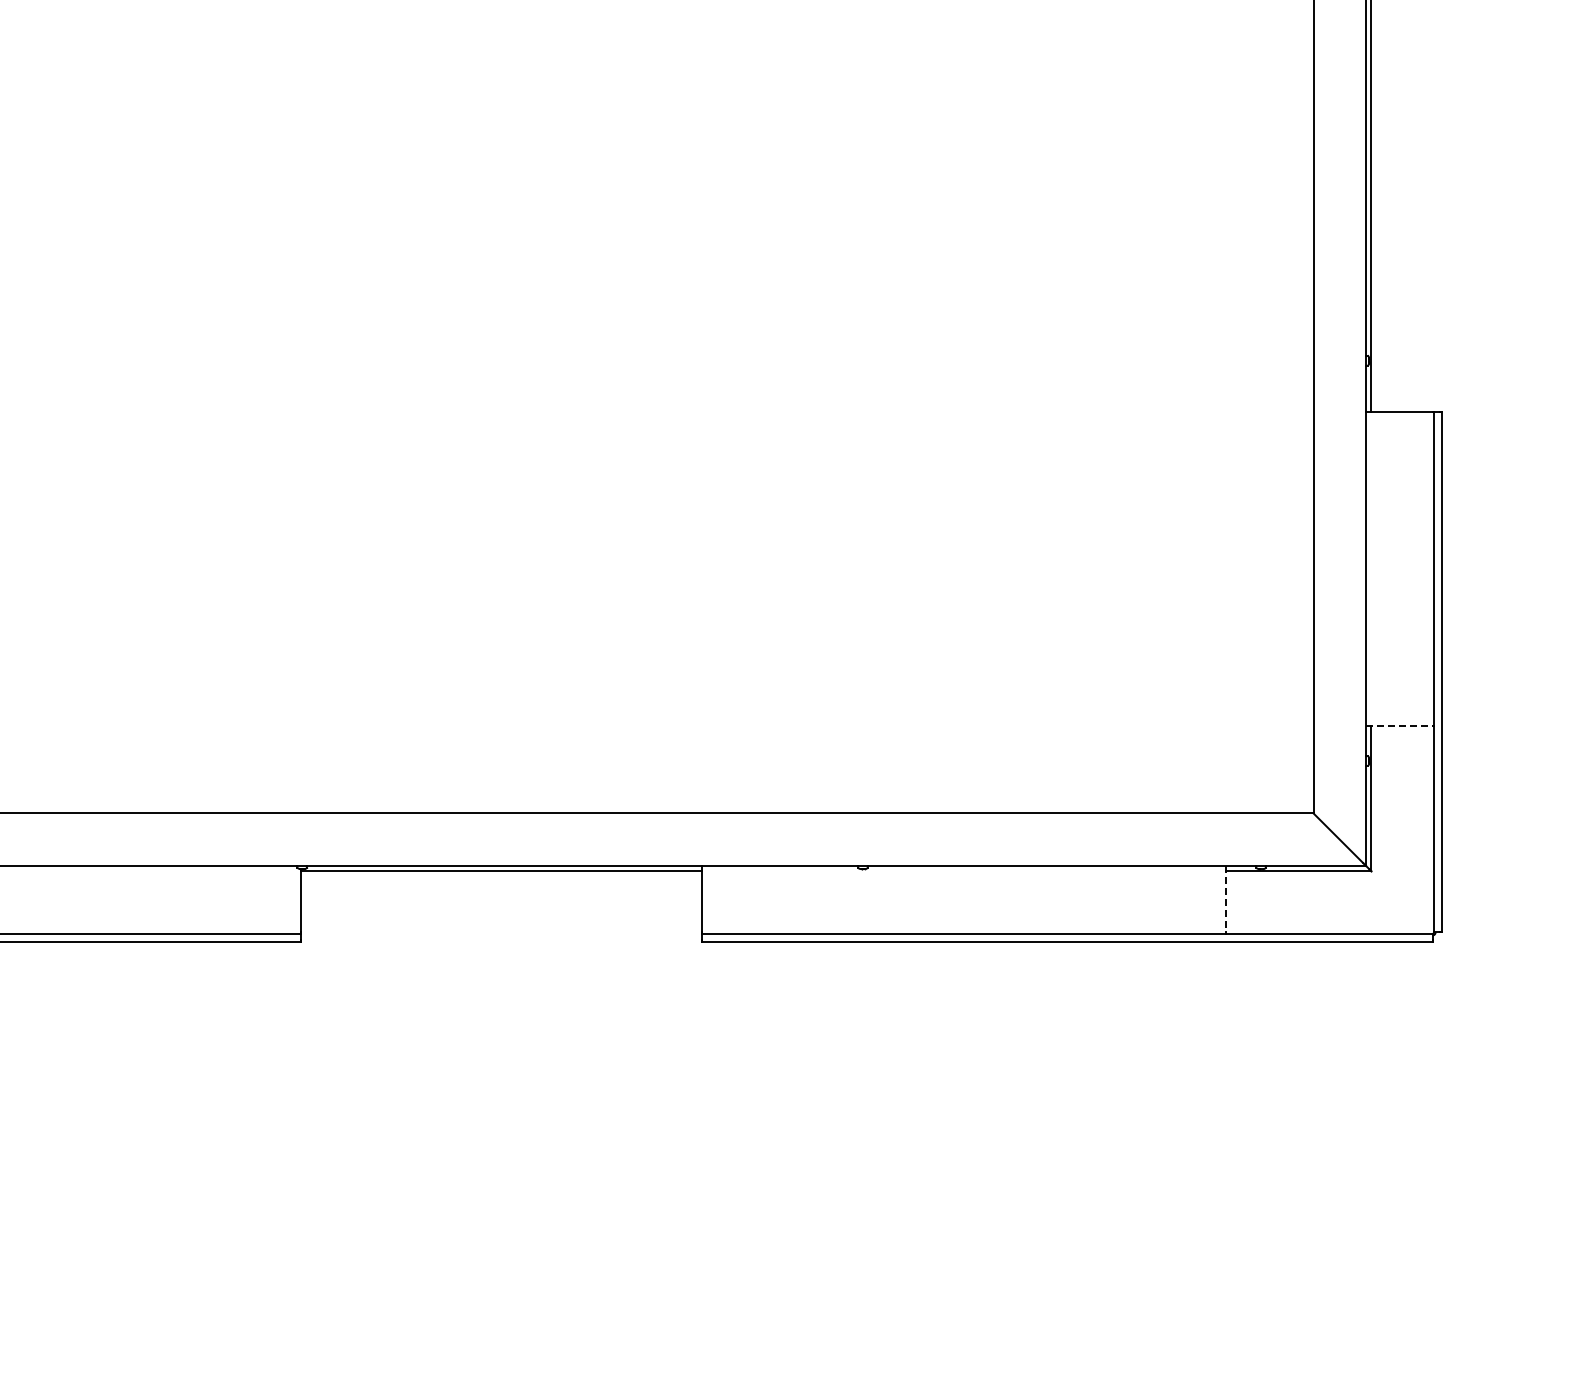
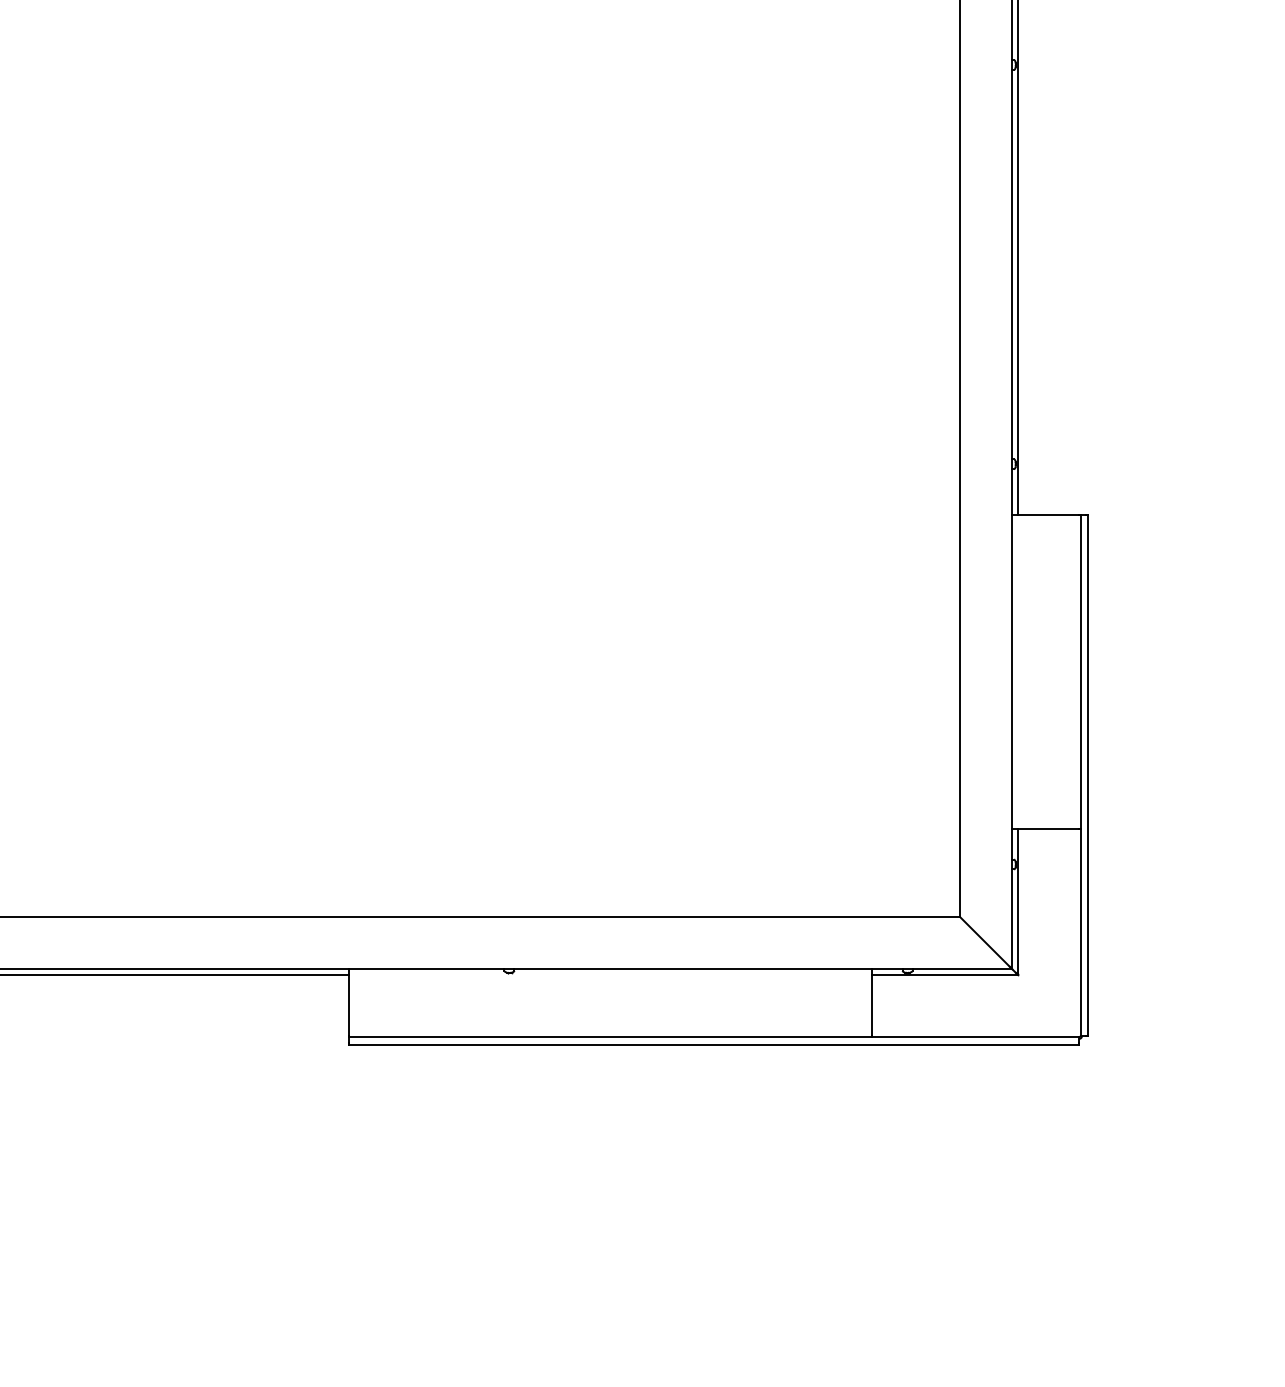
line: (1399, 725) -> (1045, 829), dashed -> solid
line: (1226, 899) -> (872, 1003), dashed -> solid

